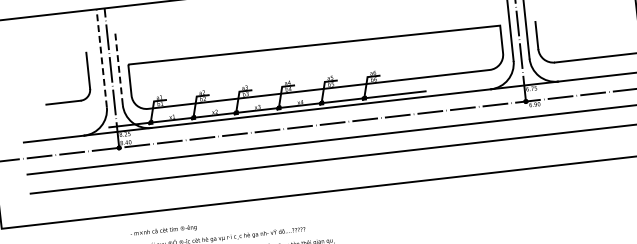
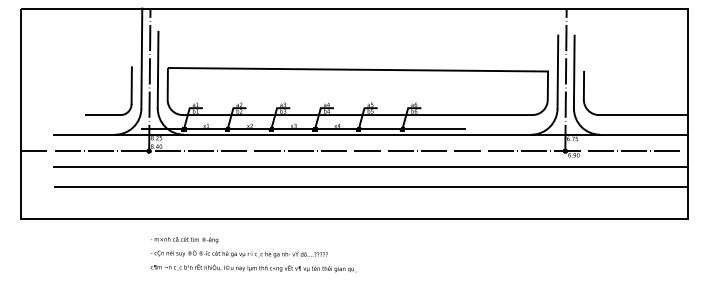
line: (101, 58) -> (141, 58), dashed -> solid
line: (119, 67) -> (158, 69), dashed -> solid
part: (87, 75) -> (130, 90), moved

